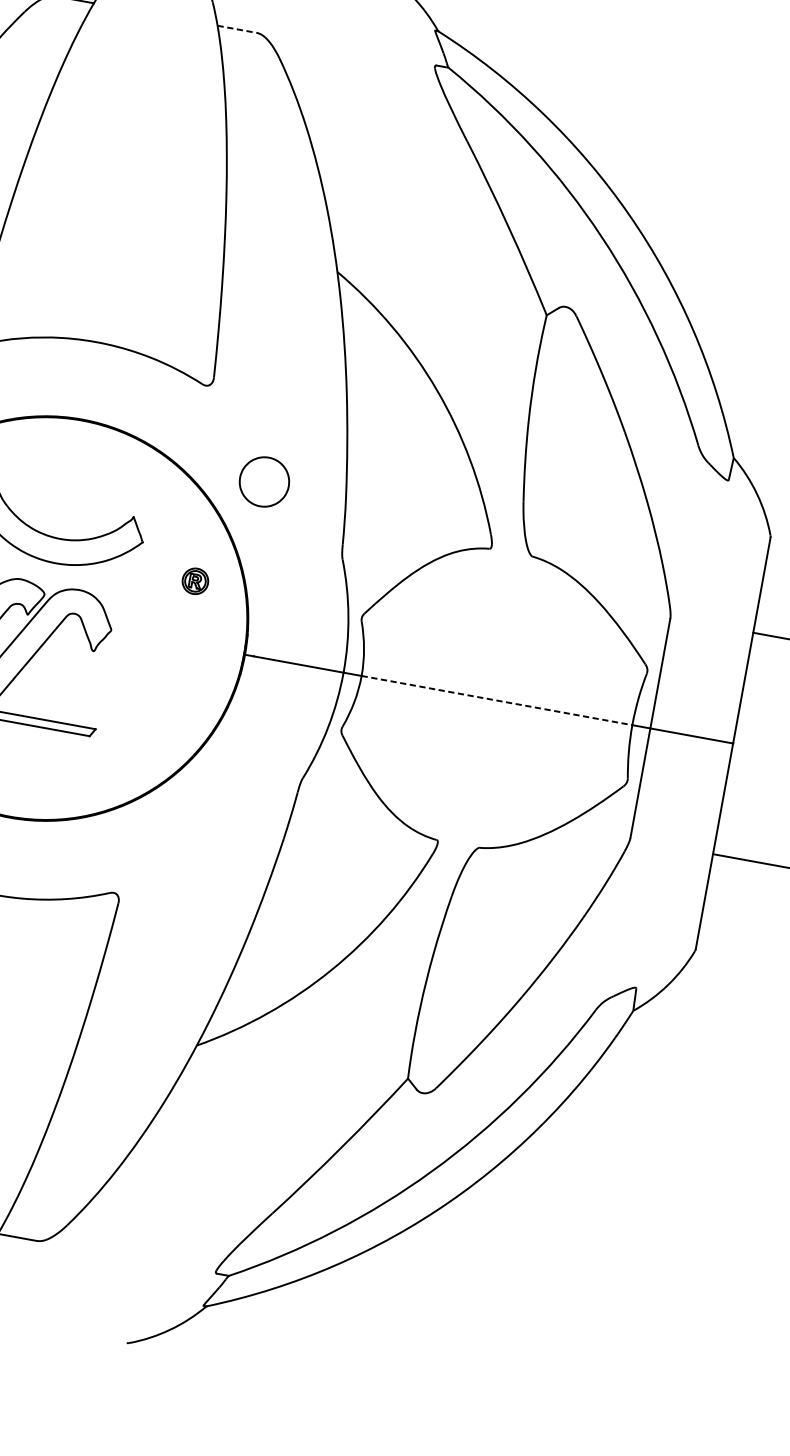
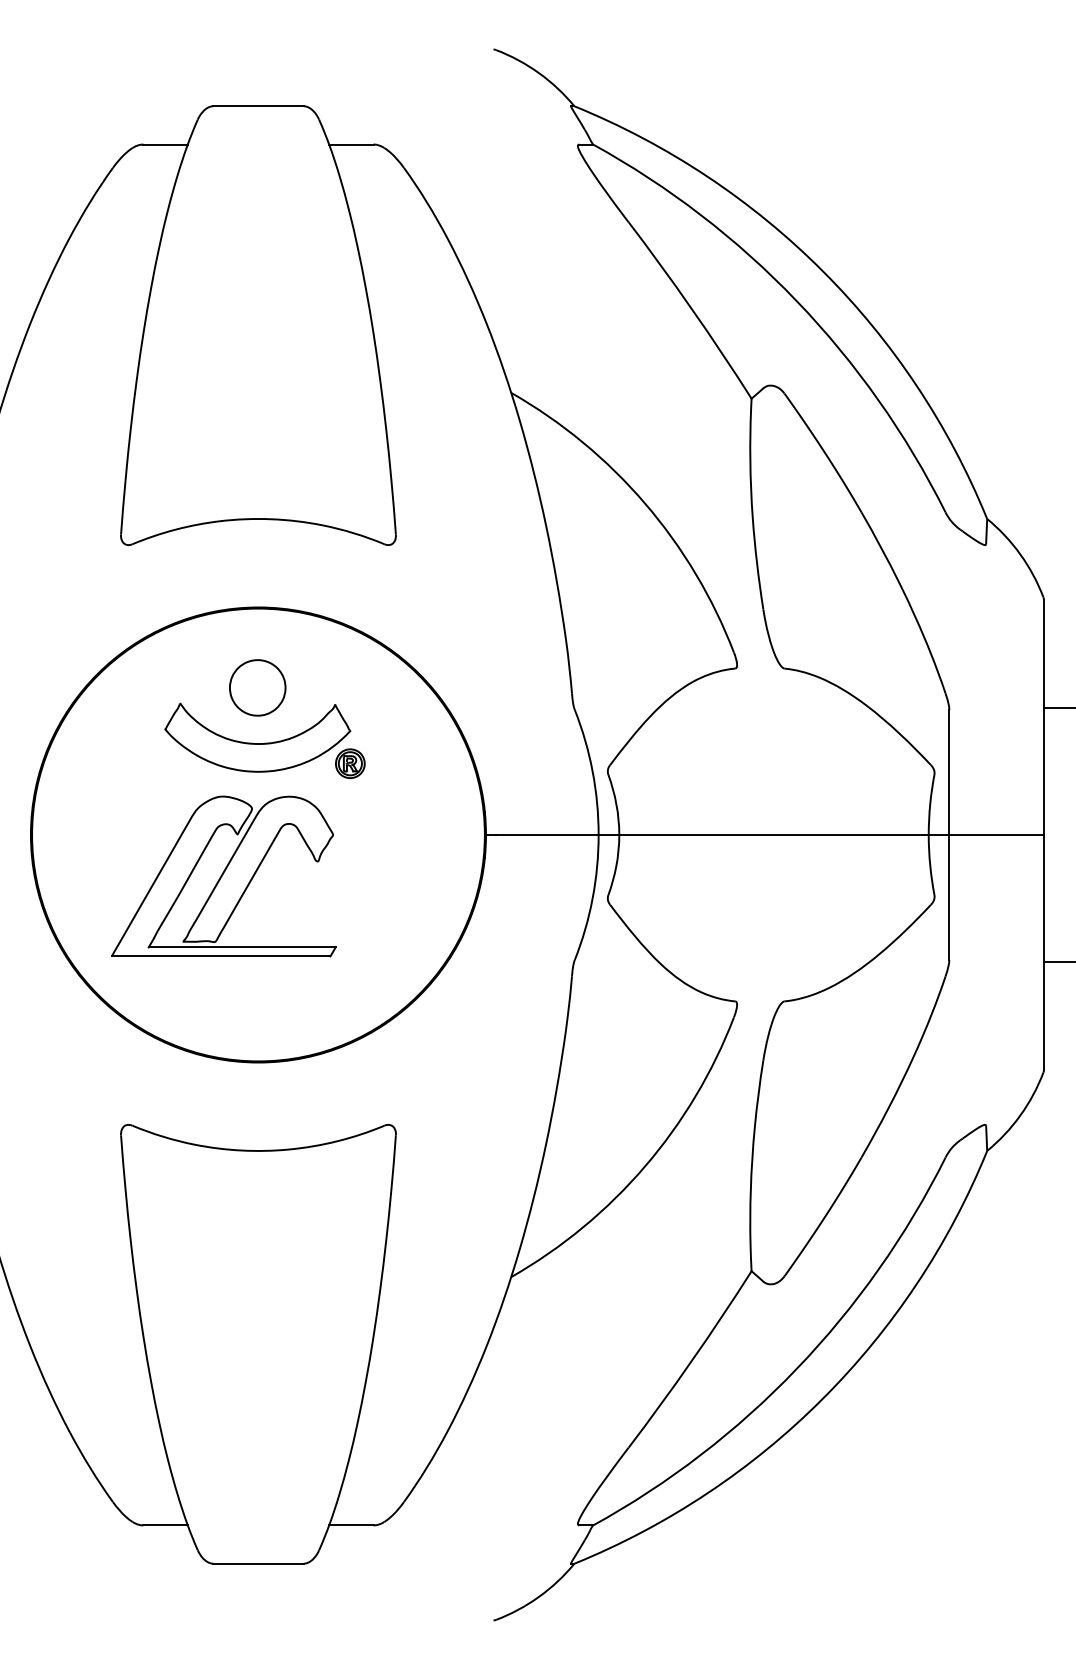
line: (237, 29) -> (351, 144), dashed -> solid
part: (264, 481) -> (257, 687), moved
part: (195, 581) -> (350, 763), moved
line: (497, 701) -> (774, 835), dashed -> solid

